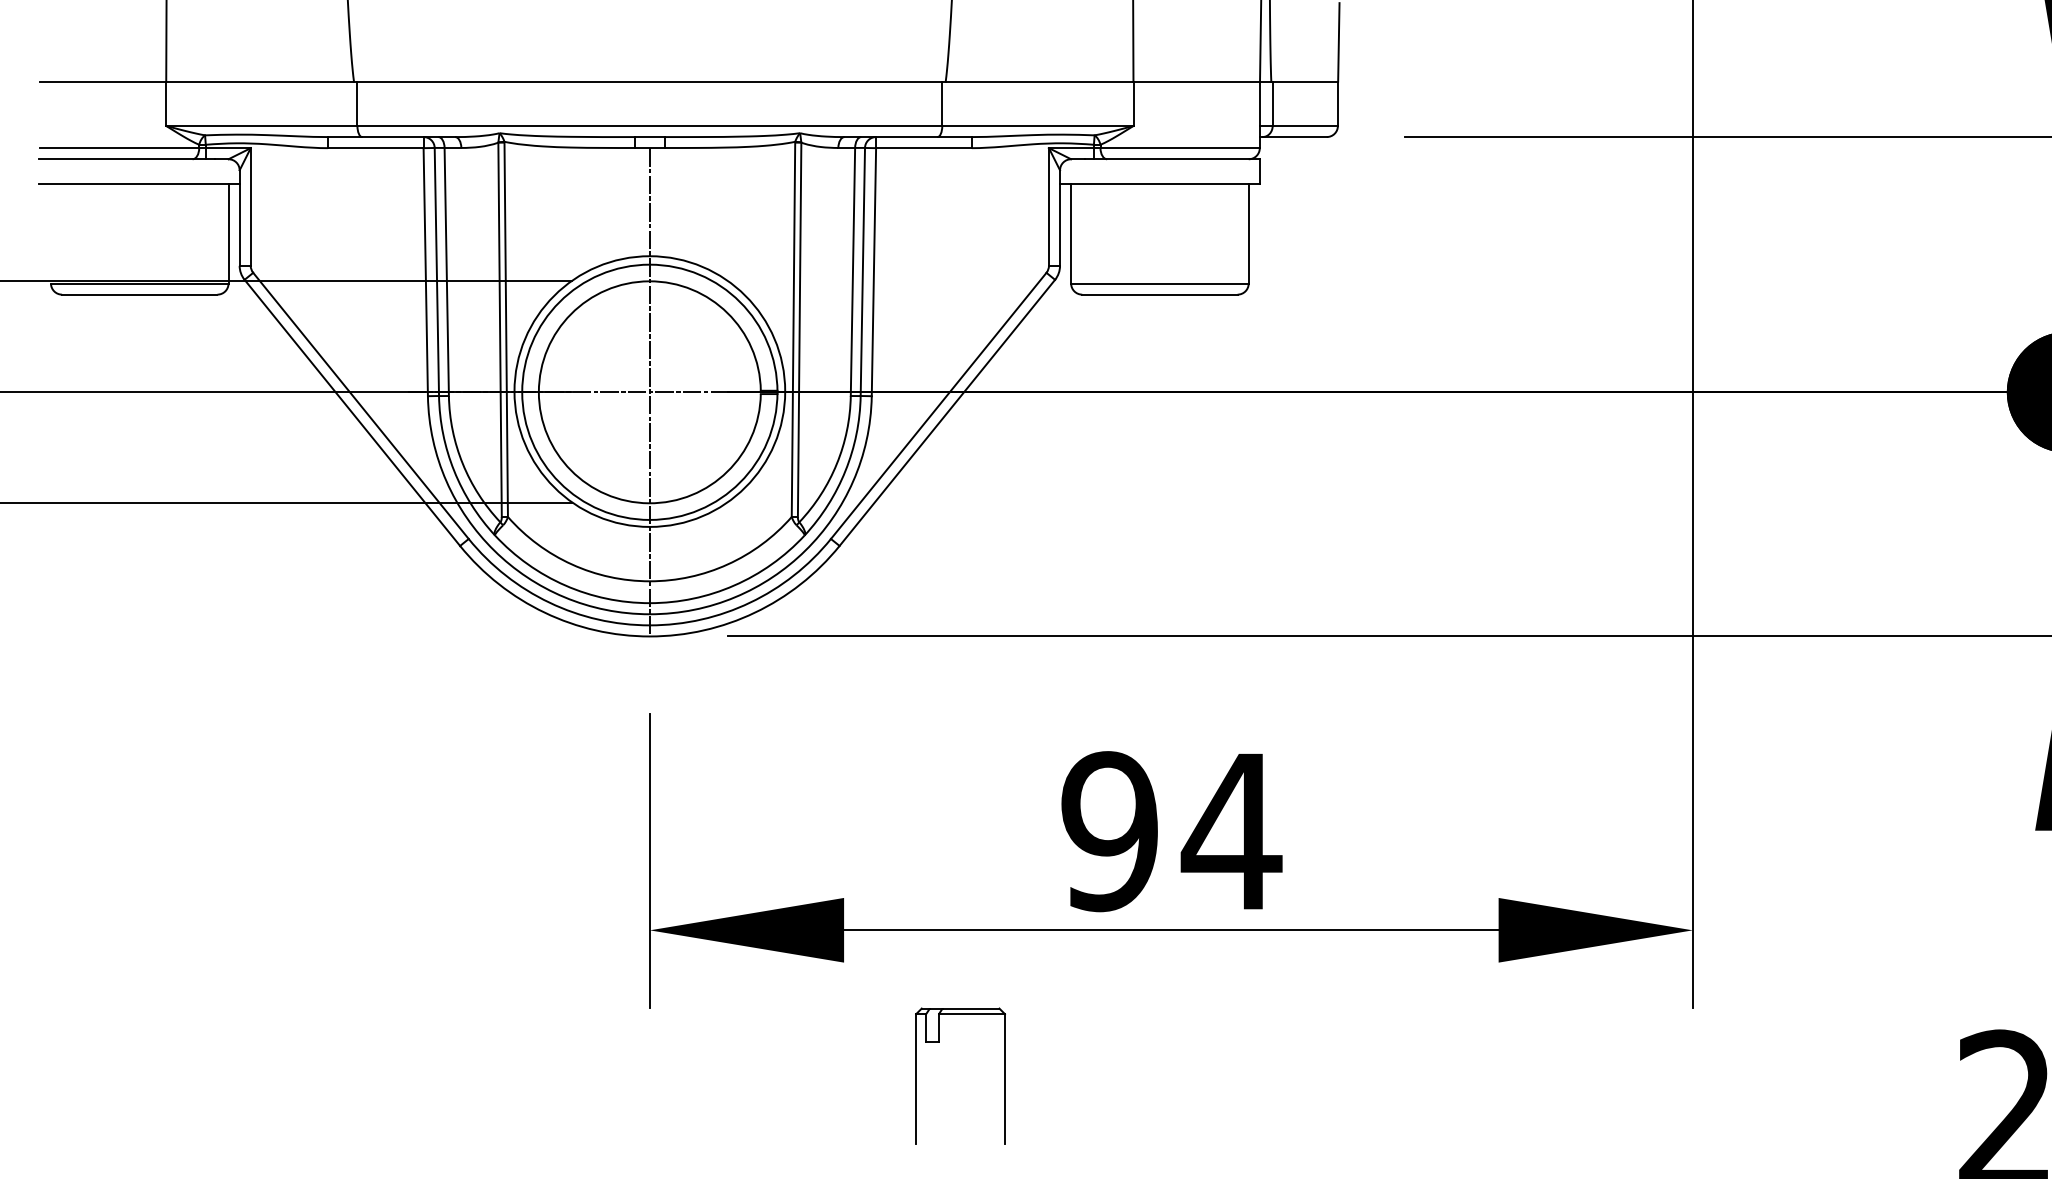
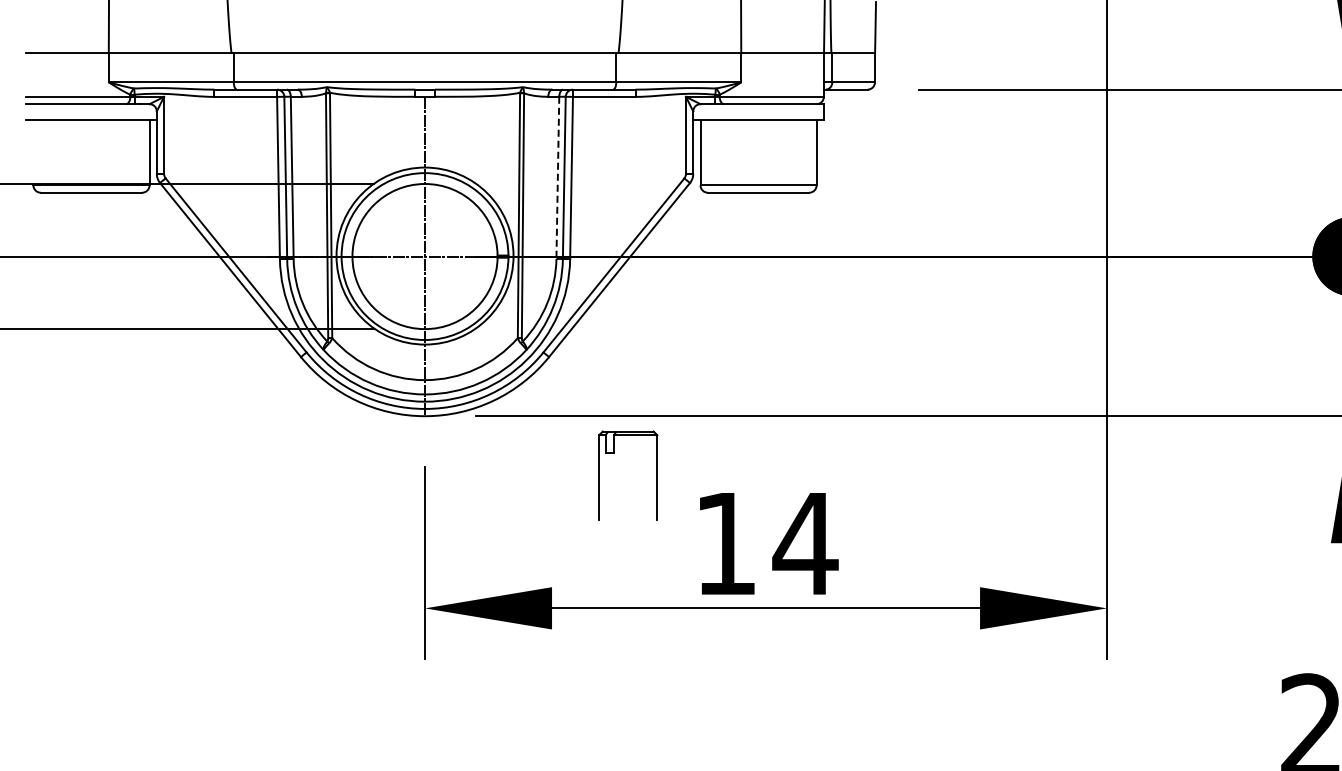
line: (852, 272) -> (557, 178), solid -> dashed
text: (1109, 831) -> (725, 543), 94 -> 14
part: (939, 1042) -> (614, 453), moved

